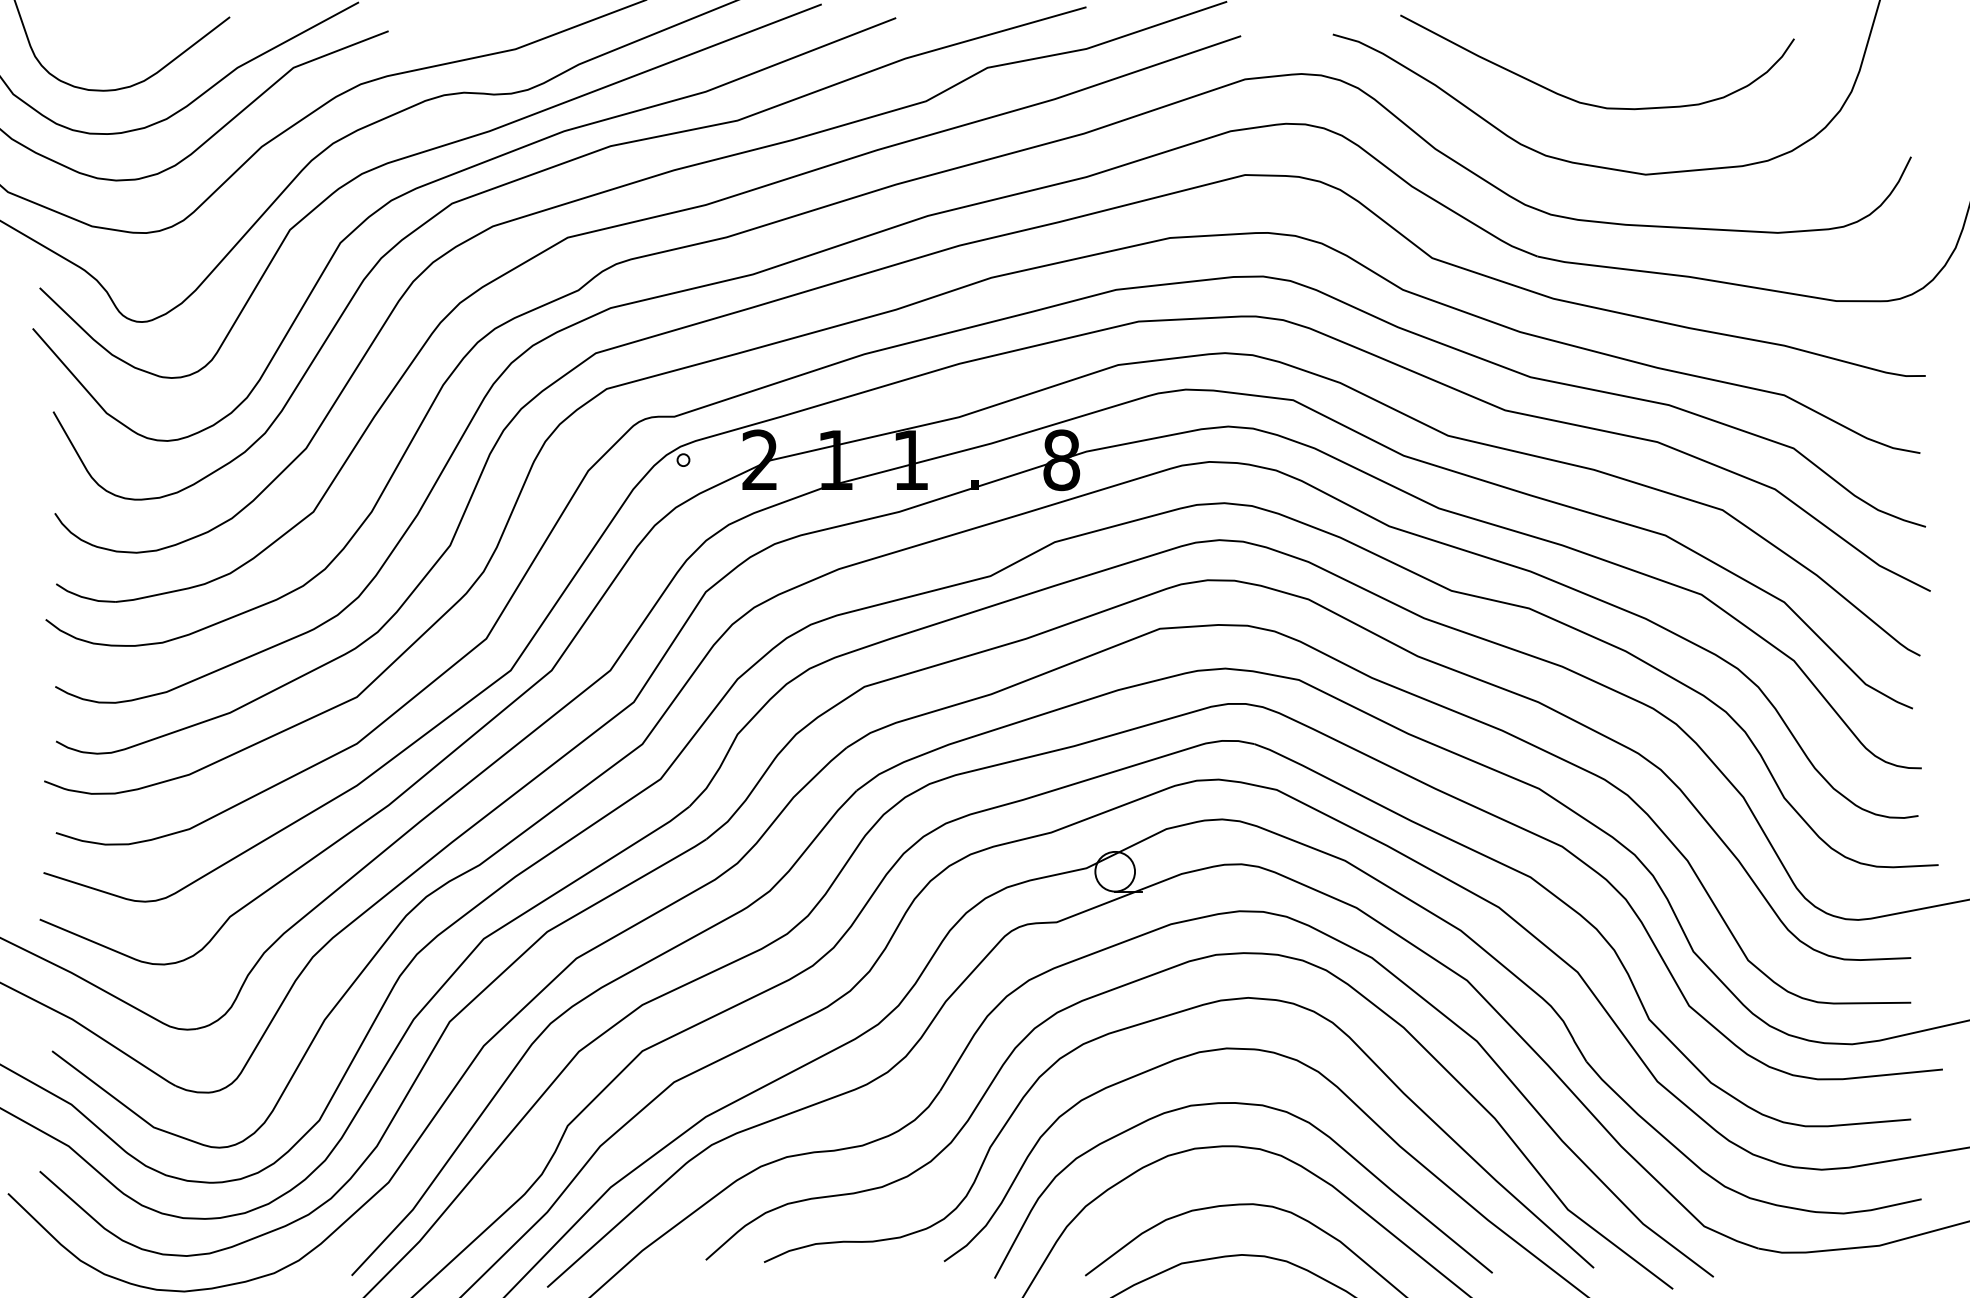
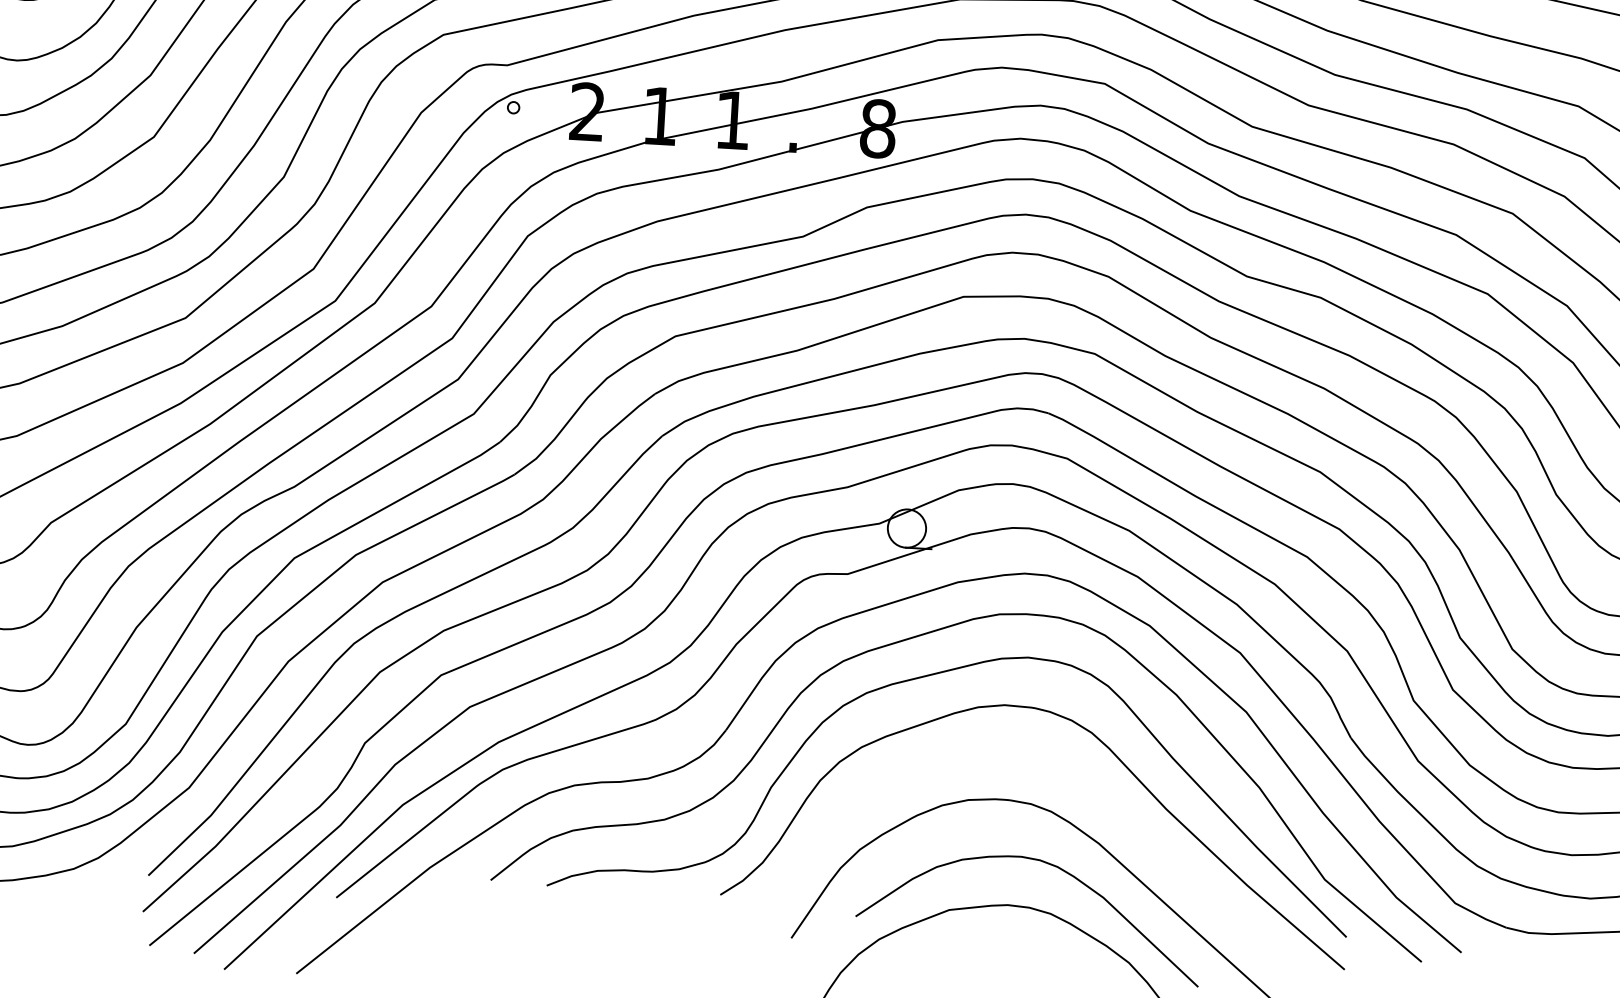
curve: (1249, 1105) -> (1023, 761), removed

